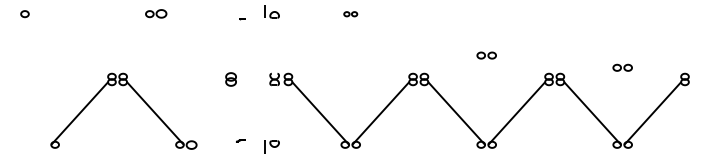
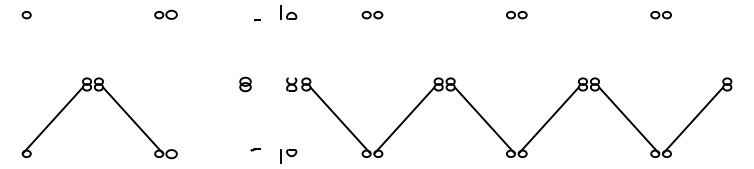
part: (350, 14) -> (372, 15), size x1.43
part: (486, 55) -> (516, 15), moved
part: (622, 68) -> (660, 15), moved
part: (138, 96) -> (115, 102), moved

